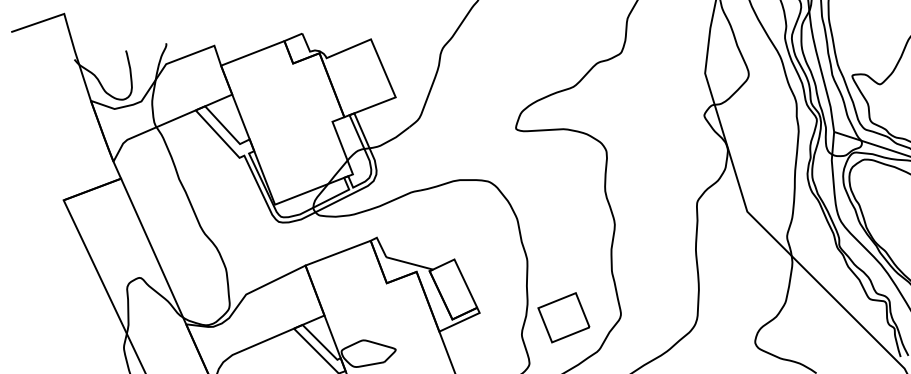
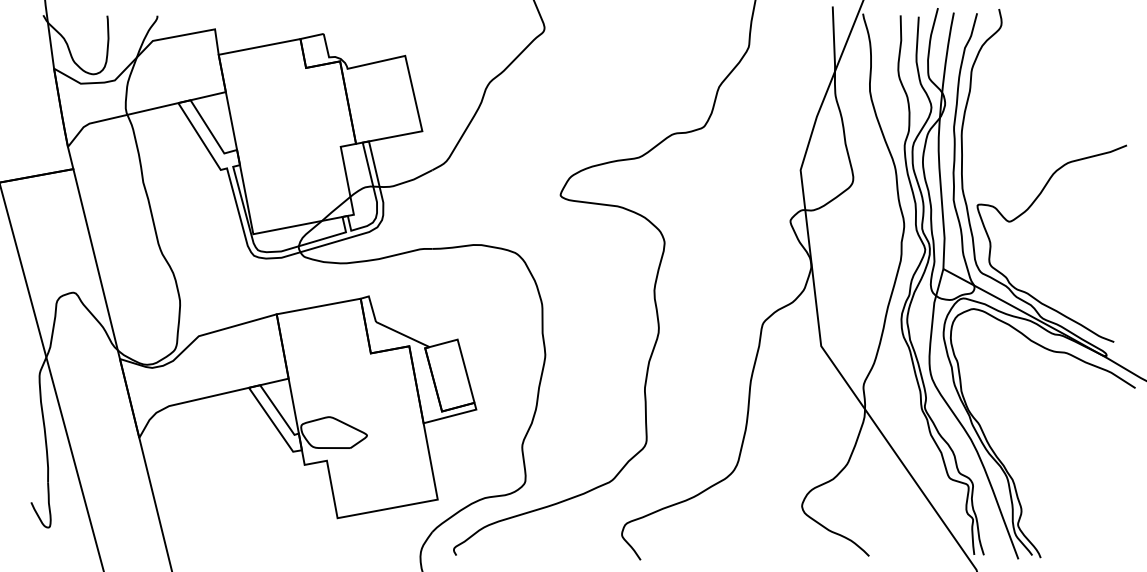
part: (563, 317) -> (576, 433), removed

